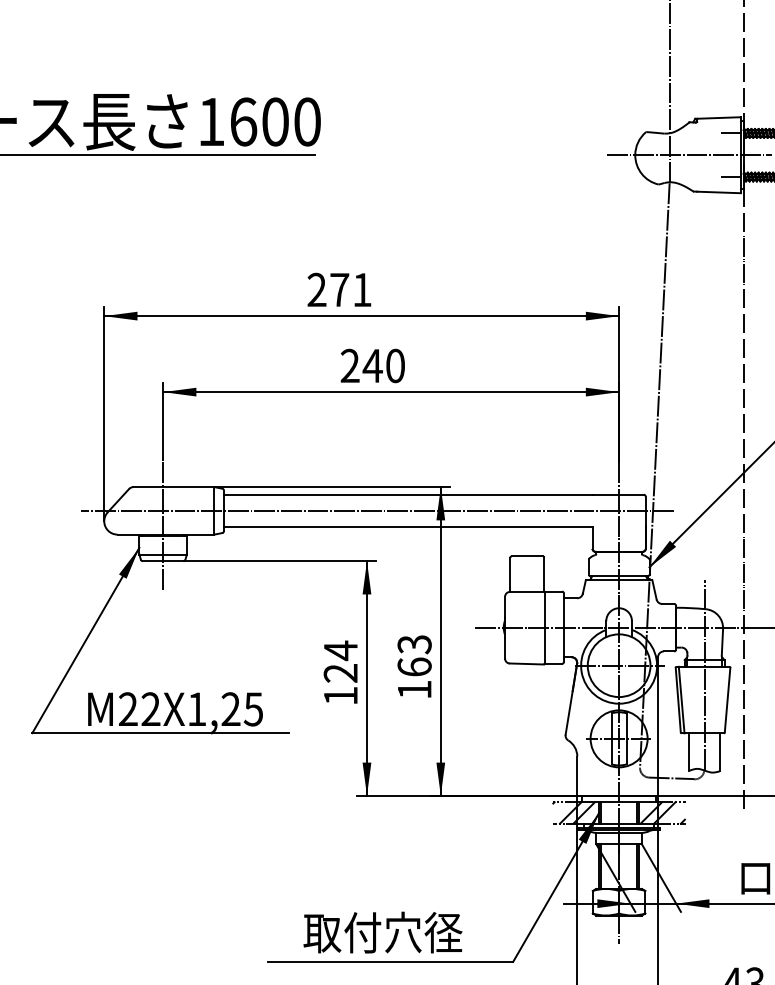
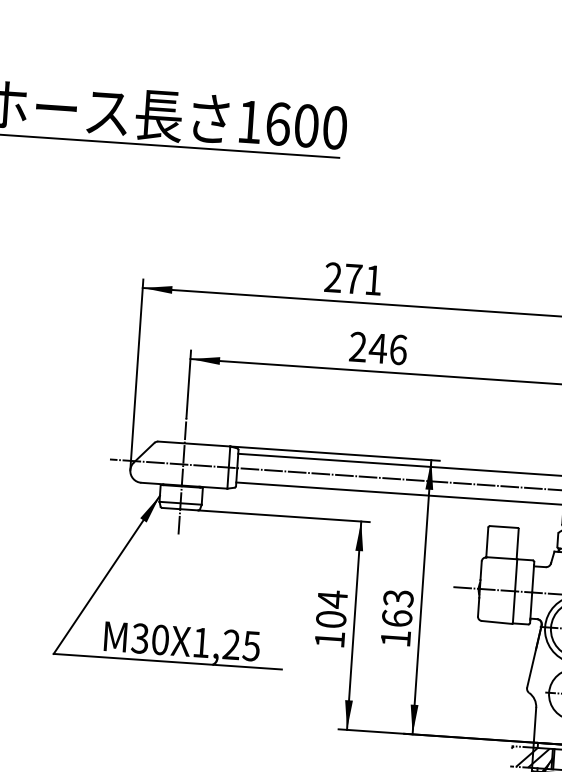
text: (395, 365) -> (398, 349), 240 -> 246
text: (340, 673) -> (330, 619), 124 -> 104
text: (139, 709) -> (150, 639), M22X1,25 -> M30X1,25

